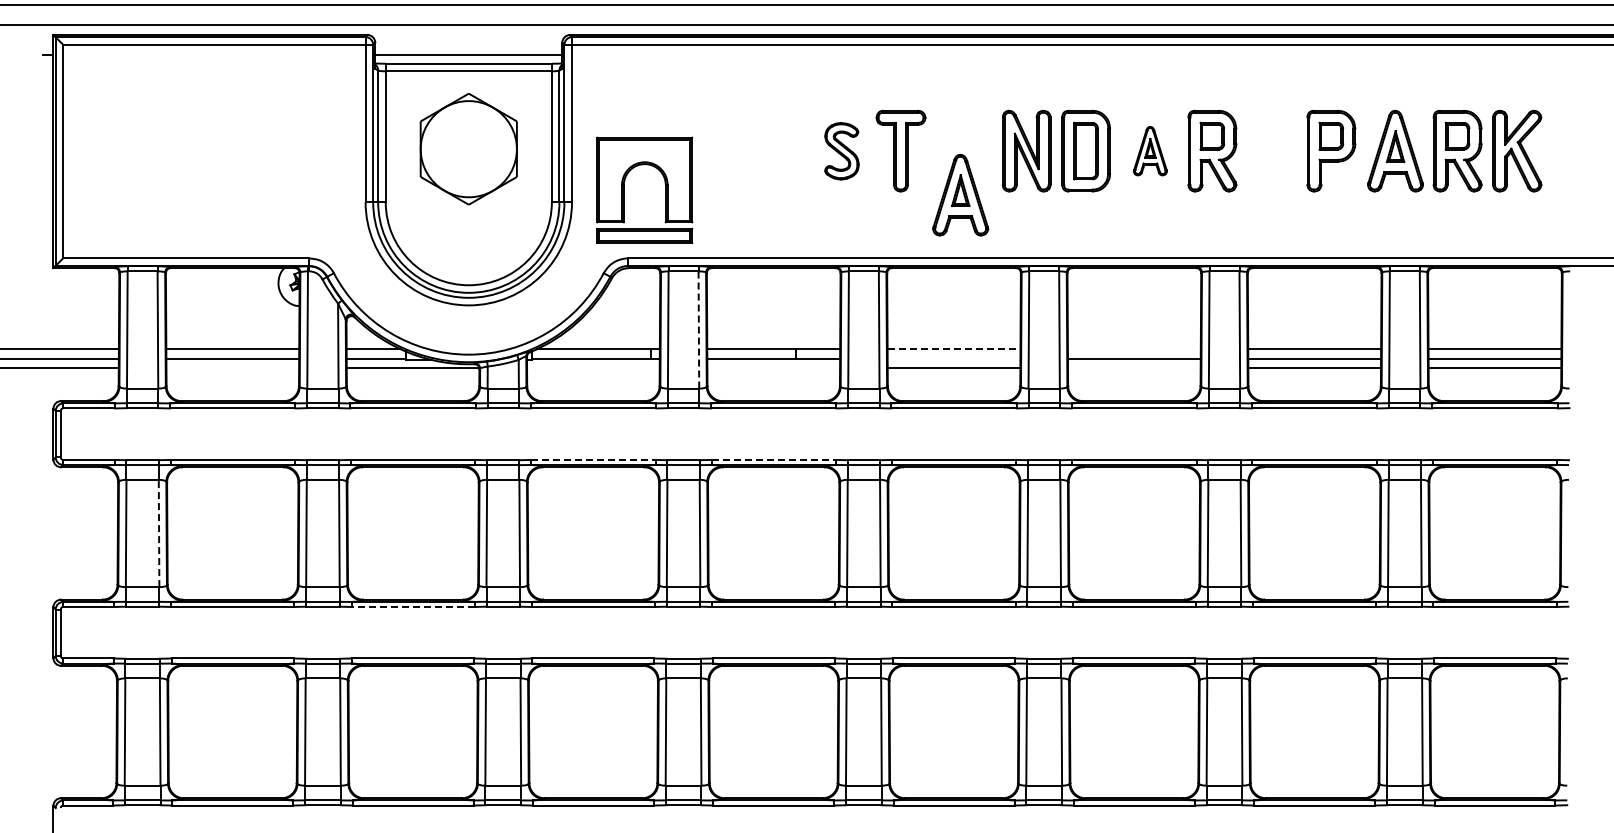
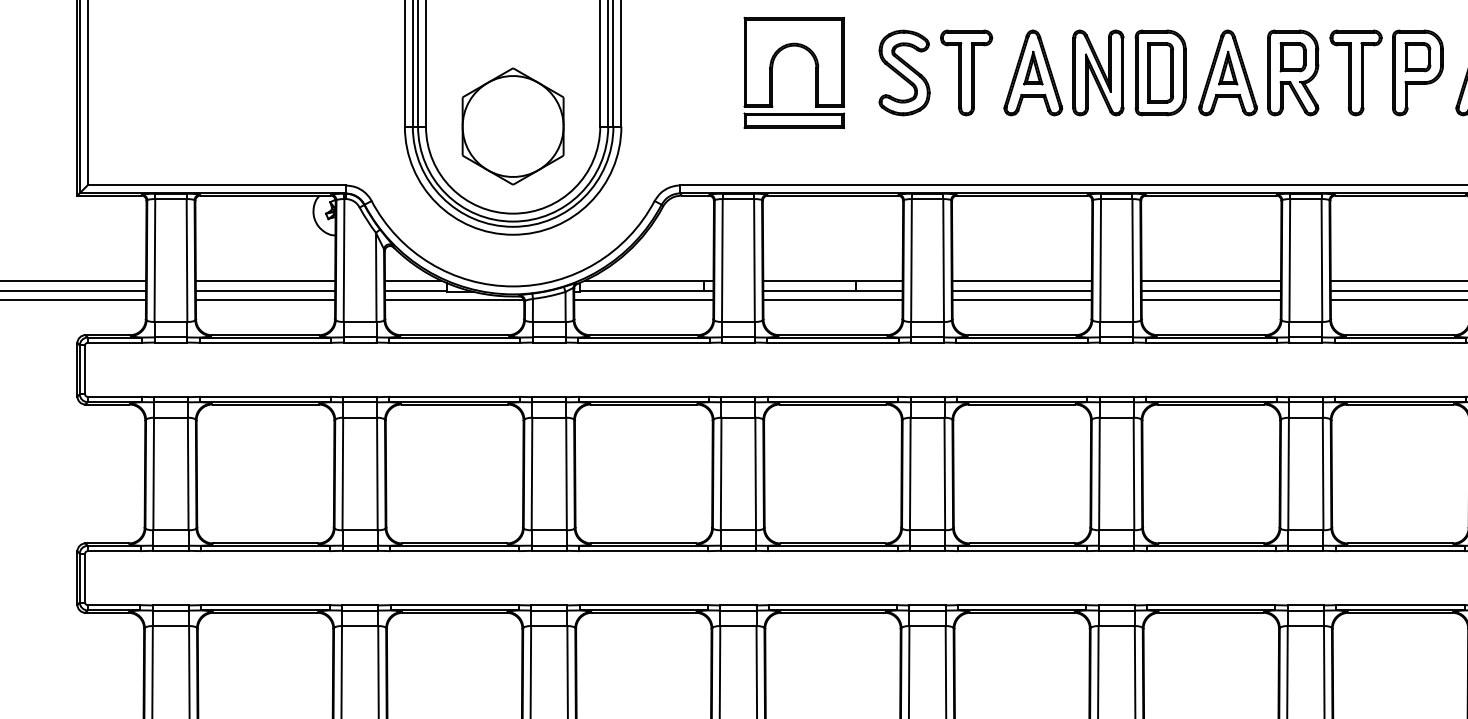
part: (468, 149) -> (512, 126), moved
part: (1150, 150) -> (1228, 72), size x1.67
part: (1272, 150) -> (1356, 72), added
part: (841, 151) -> (904, 73), size x1.43
part: (624, 189) -> (772, 72), moved
part: (960, 194) -> (1033, 72), moved
line: (698, 329) -> (754, 260), dashed -> solid
line: (954, 349) -> (1022, 281), dashed -> solid
line: (1133, 349) -> (1210, 281), added
line: (953, 359) -> (1021, 291), added
line: (232, 368) -> (265, 300), added
line: (593, 368) -> (643, 300), added
line: (773, 368) -> (832, 300), added
line: (1134, 368) -> (1211, 300), added
line: (593, 459) -> (643, 396), dashed -> solid
line: (774, 459) -> (833, 396), dashed -> solid
line: (159, 533) -> (188, 474), dashed -> solid
line: (413, 606) -> (455, 550), dashed -> solid

